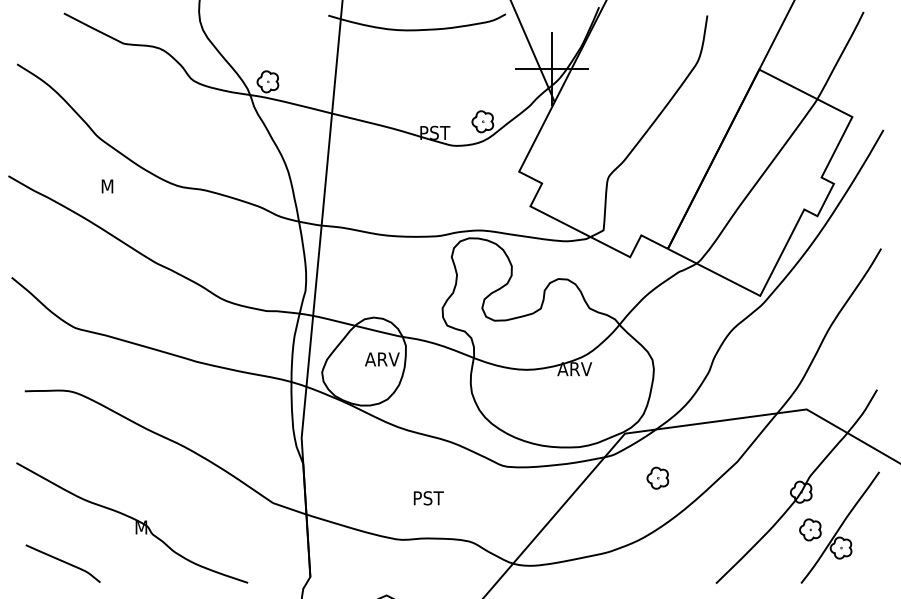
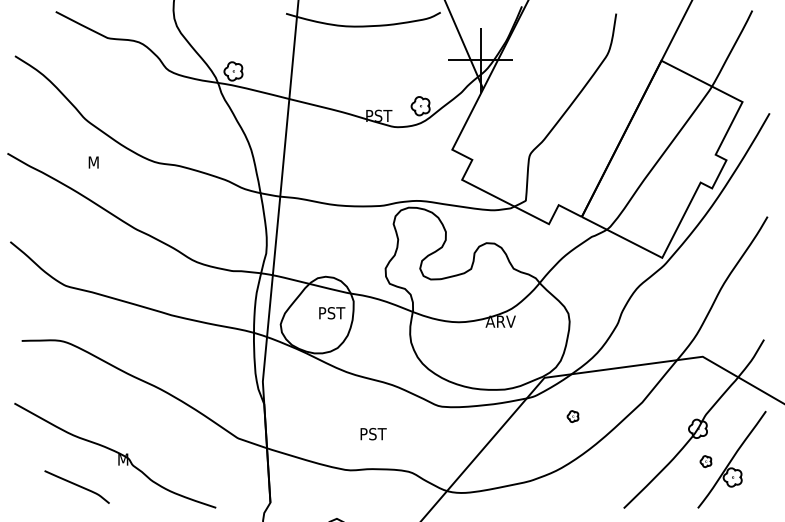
text: (382, 359) -> (333, 313), ARV -> PST
part: (657, 478) -> (572, 416), size x0.6
part: (809, 529) -> (705, 461), size x0.6
curve: (62, 561) -> (76, 485), moved

